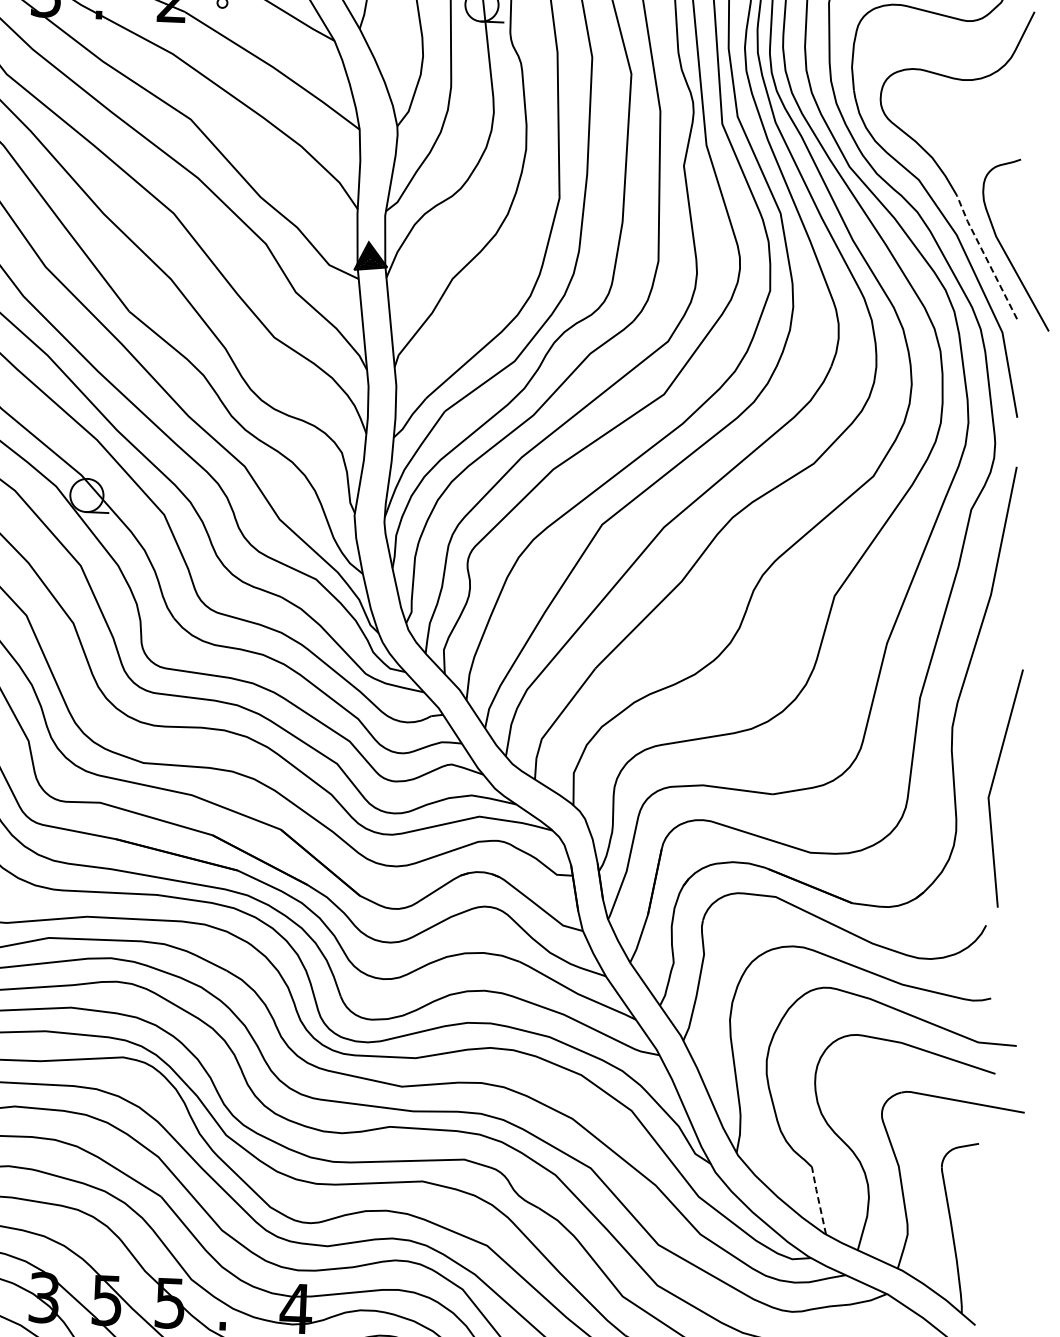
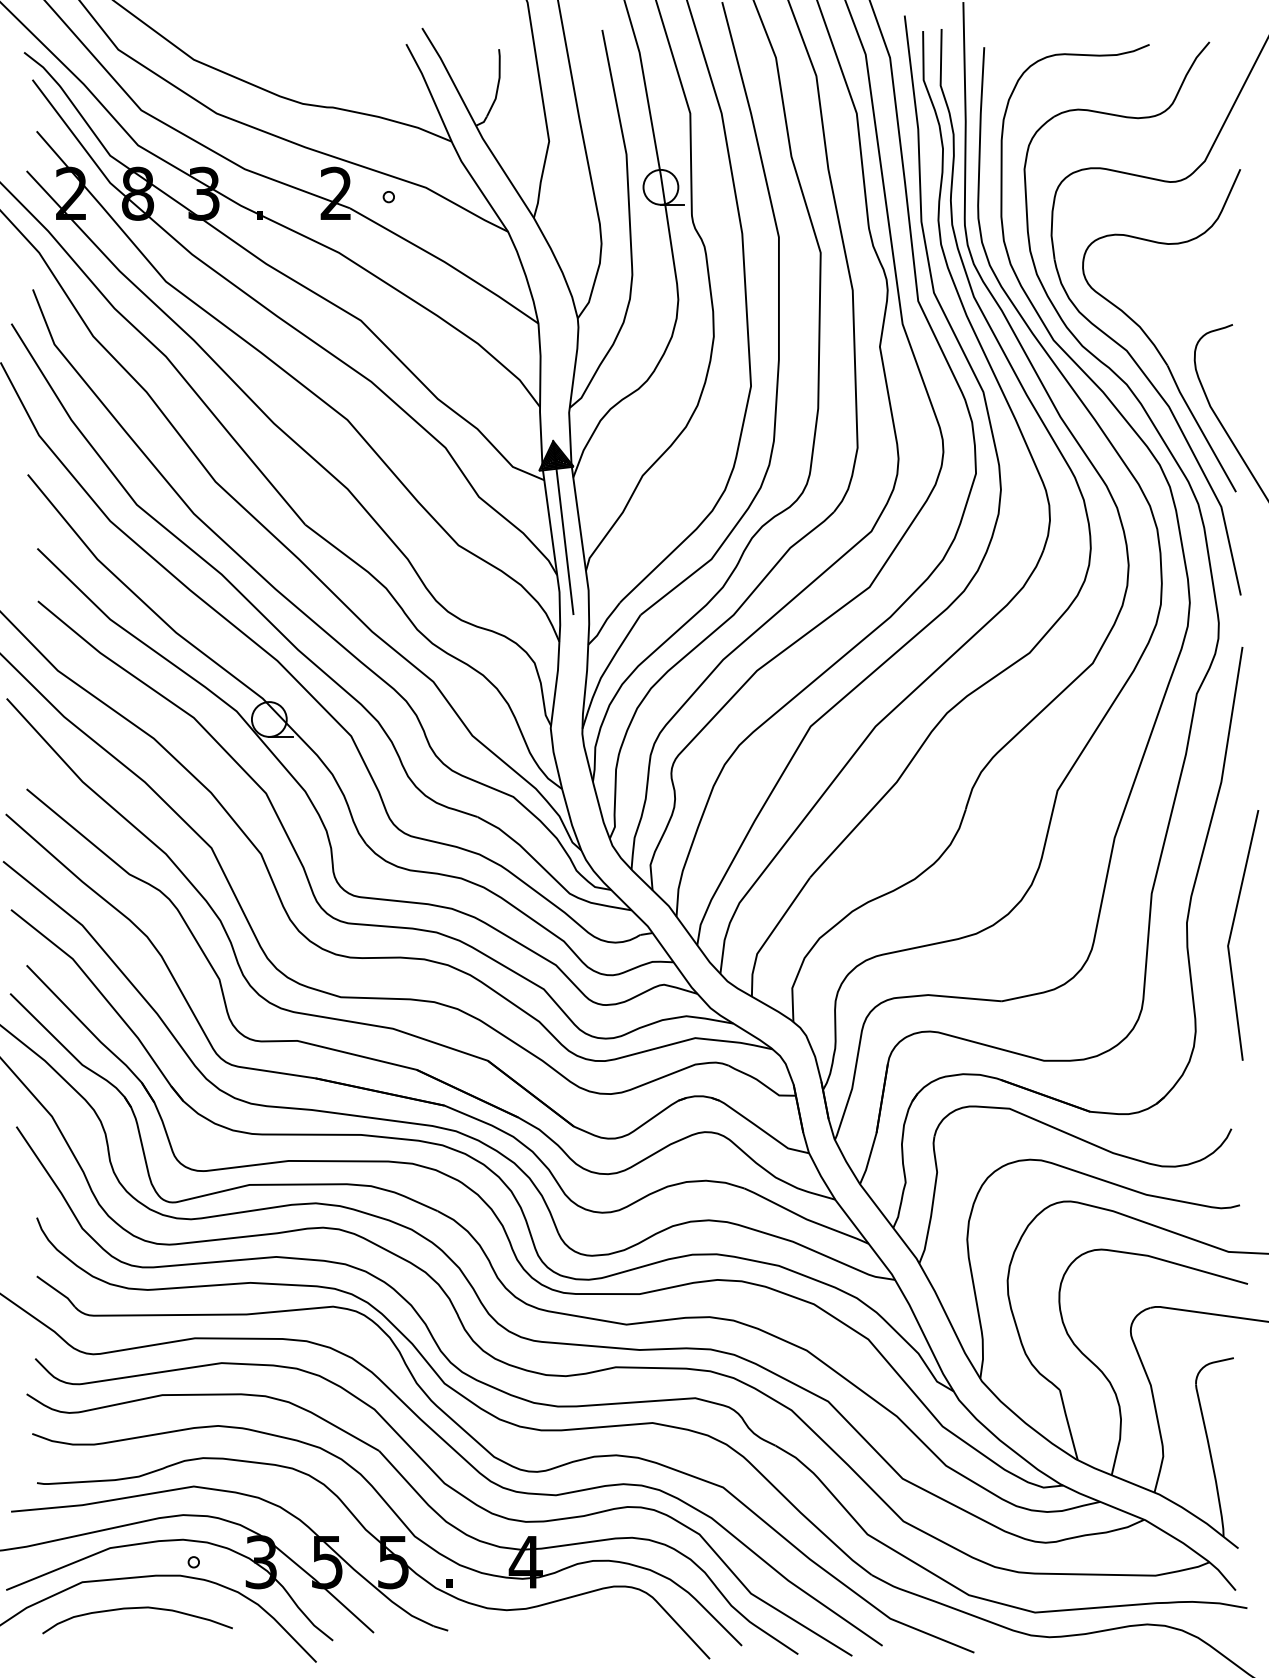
line: (985, 257) -> (1200, 428), dashed -> solid
line: (375, 324) -> (563, 527), added
line: (993, 784) -> (1232, 931), moved
line: (818, 1199) -> (1068, 1423), dashed -> solid

